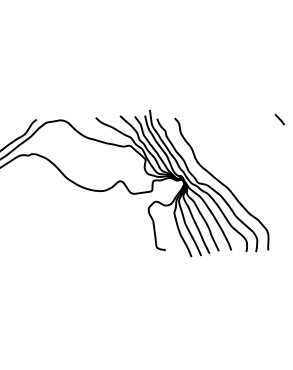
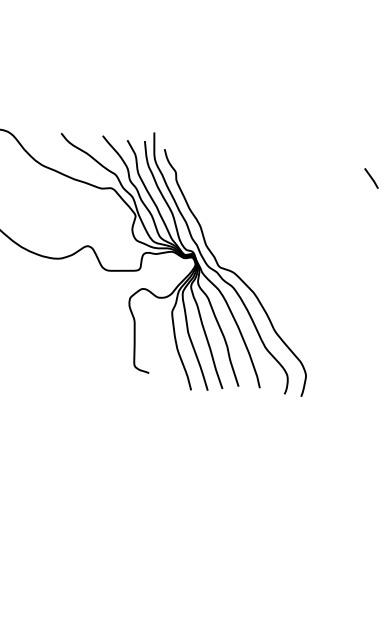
curve: (221, 183) -> (258, 273), removed

